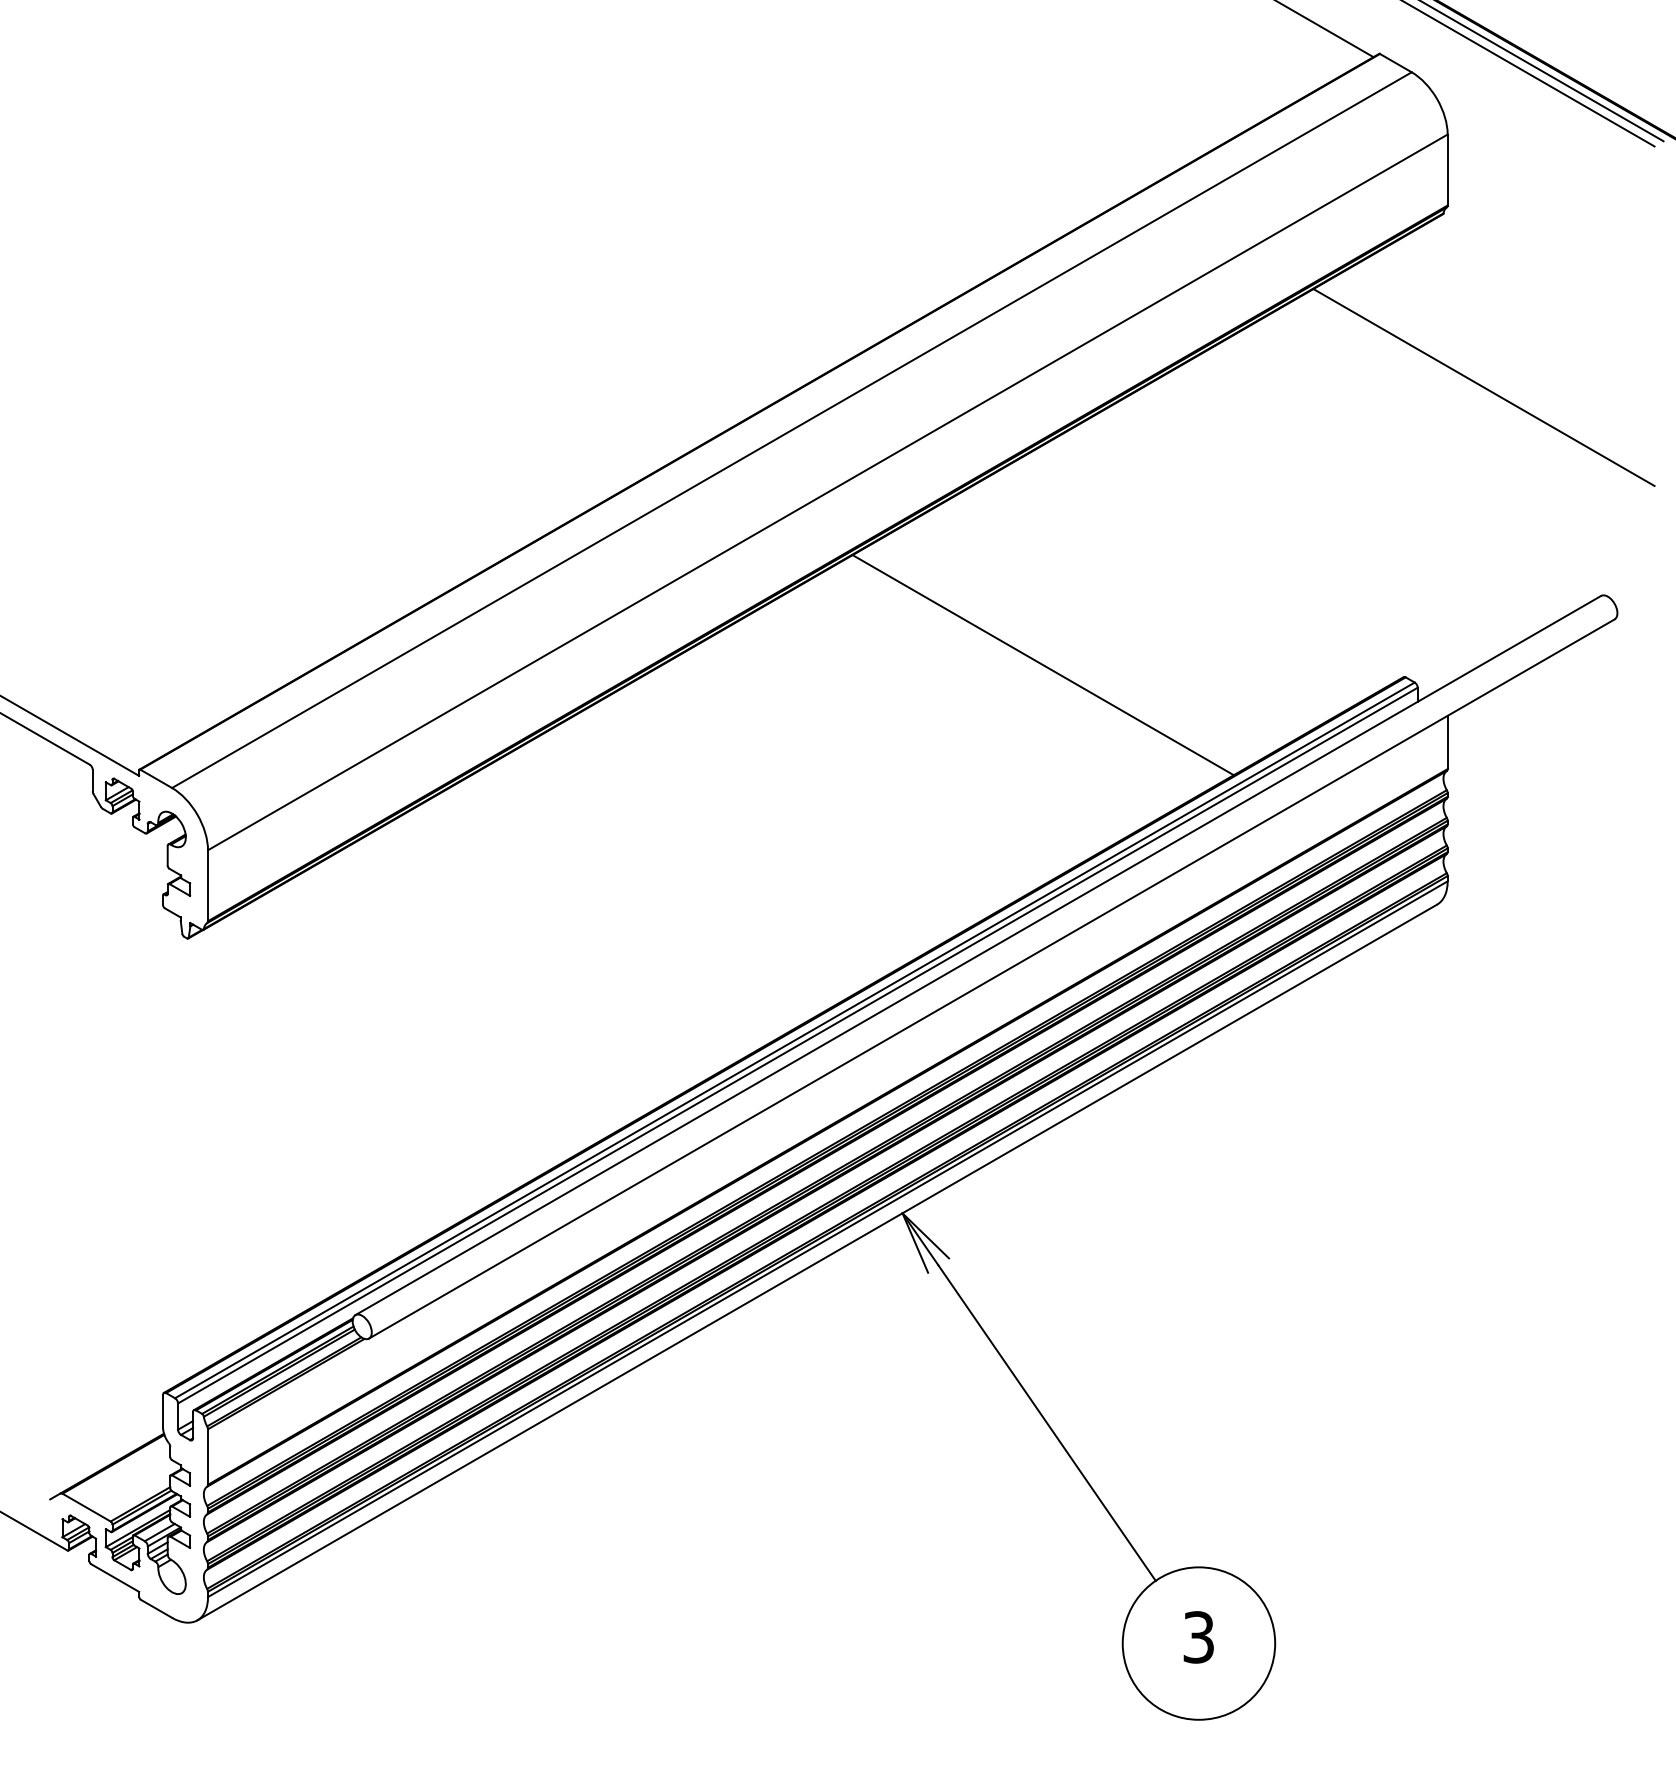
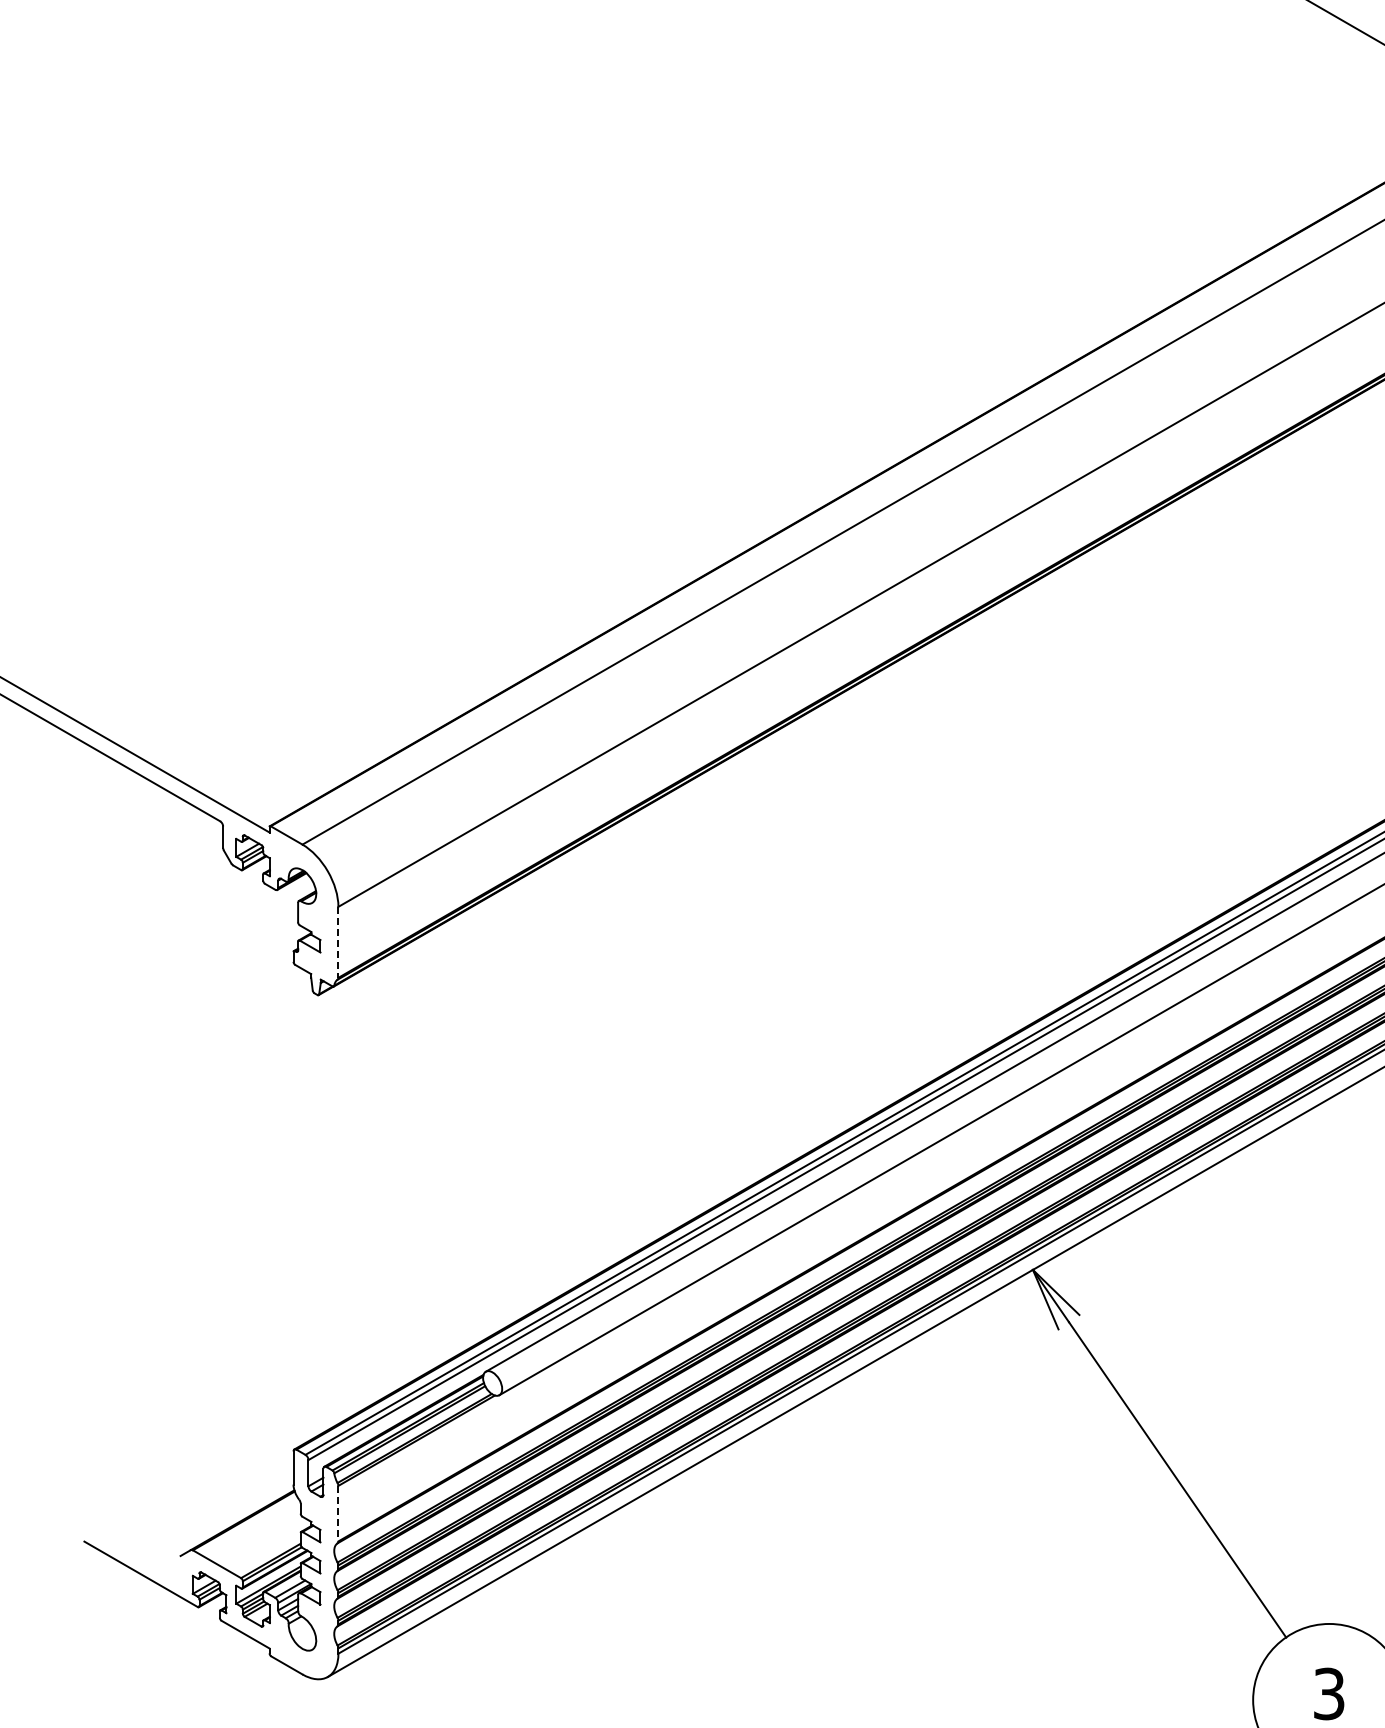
line: (1042, 665) -> (1172, 722), removed
line: (208, 886) -> (338, 943), solid -> dashed
line: (208, 1457) -> (338, 1514), solid -> dashed

